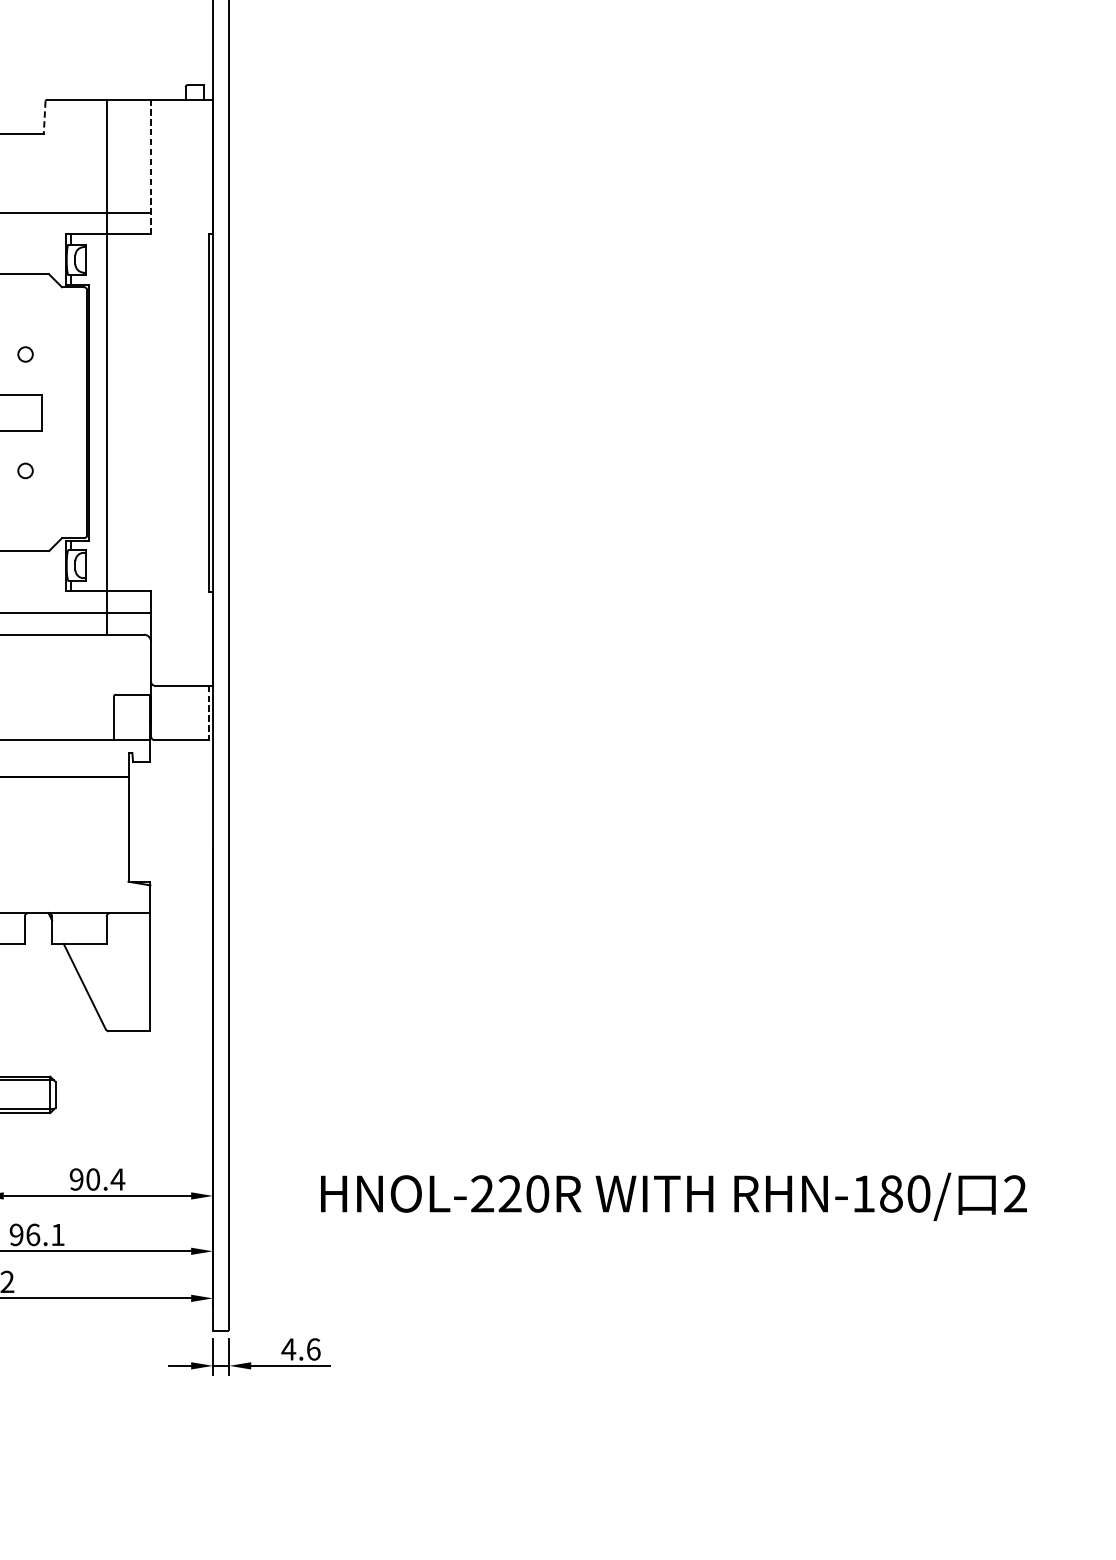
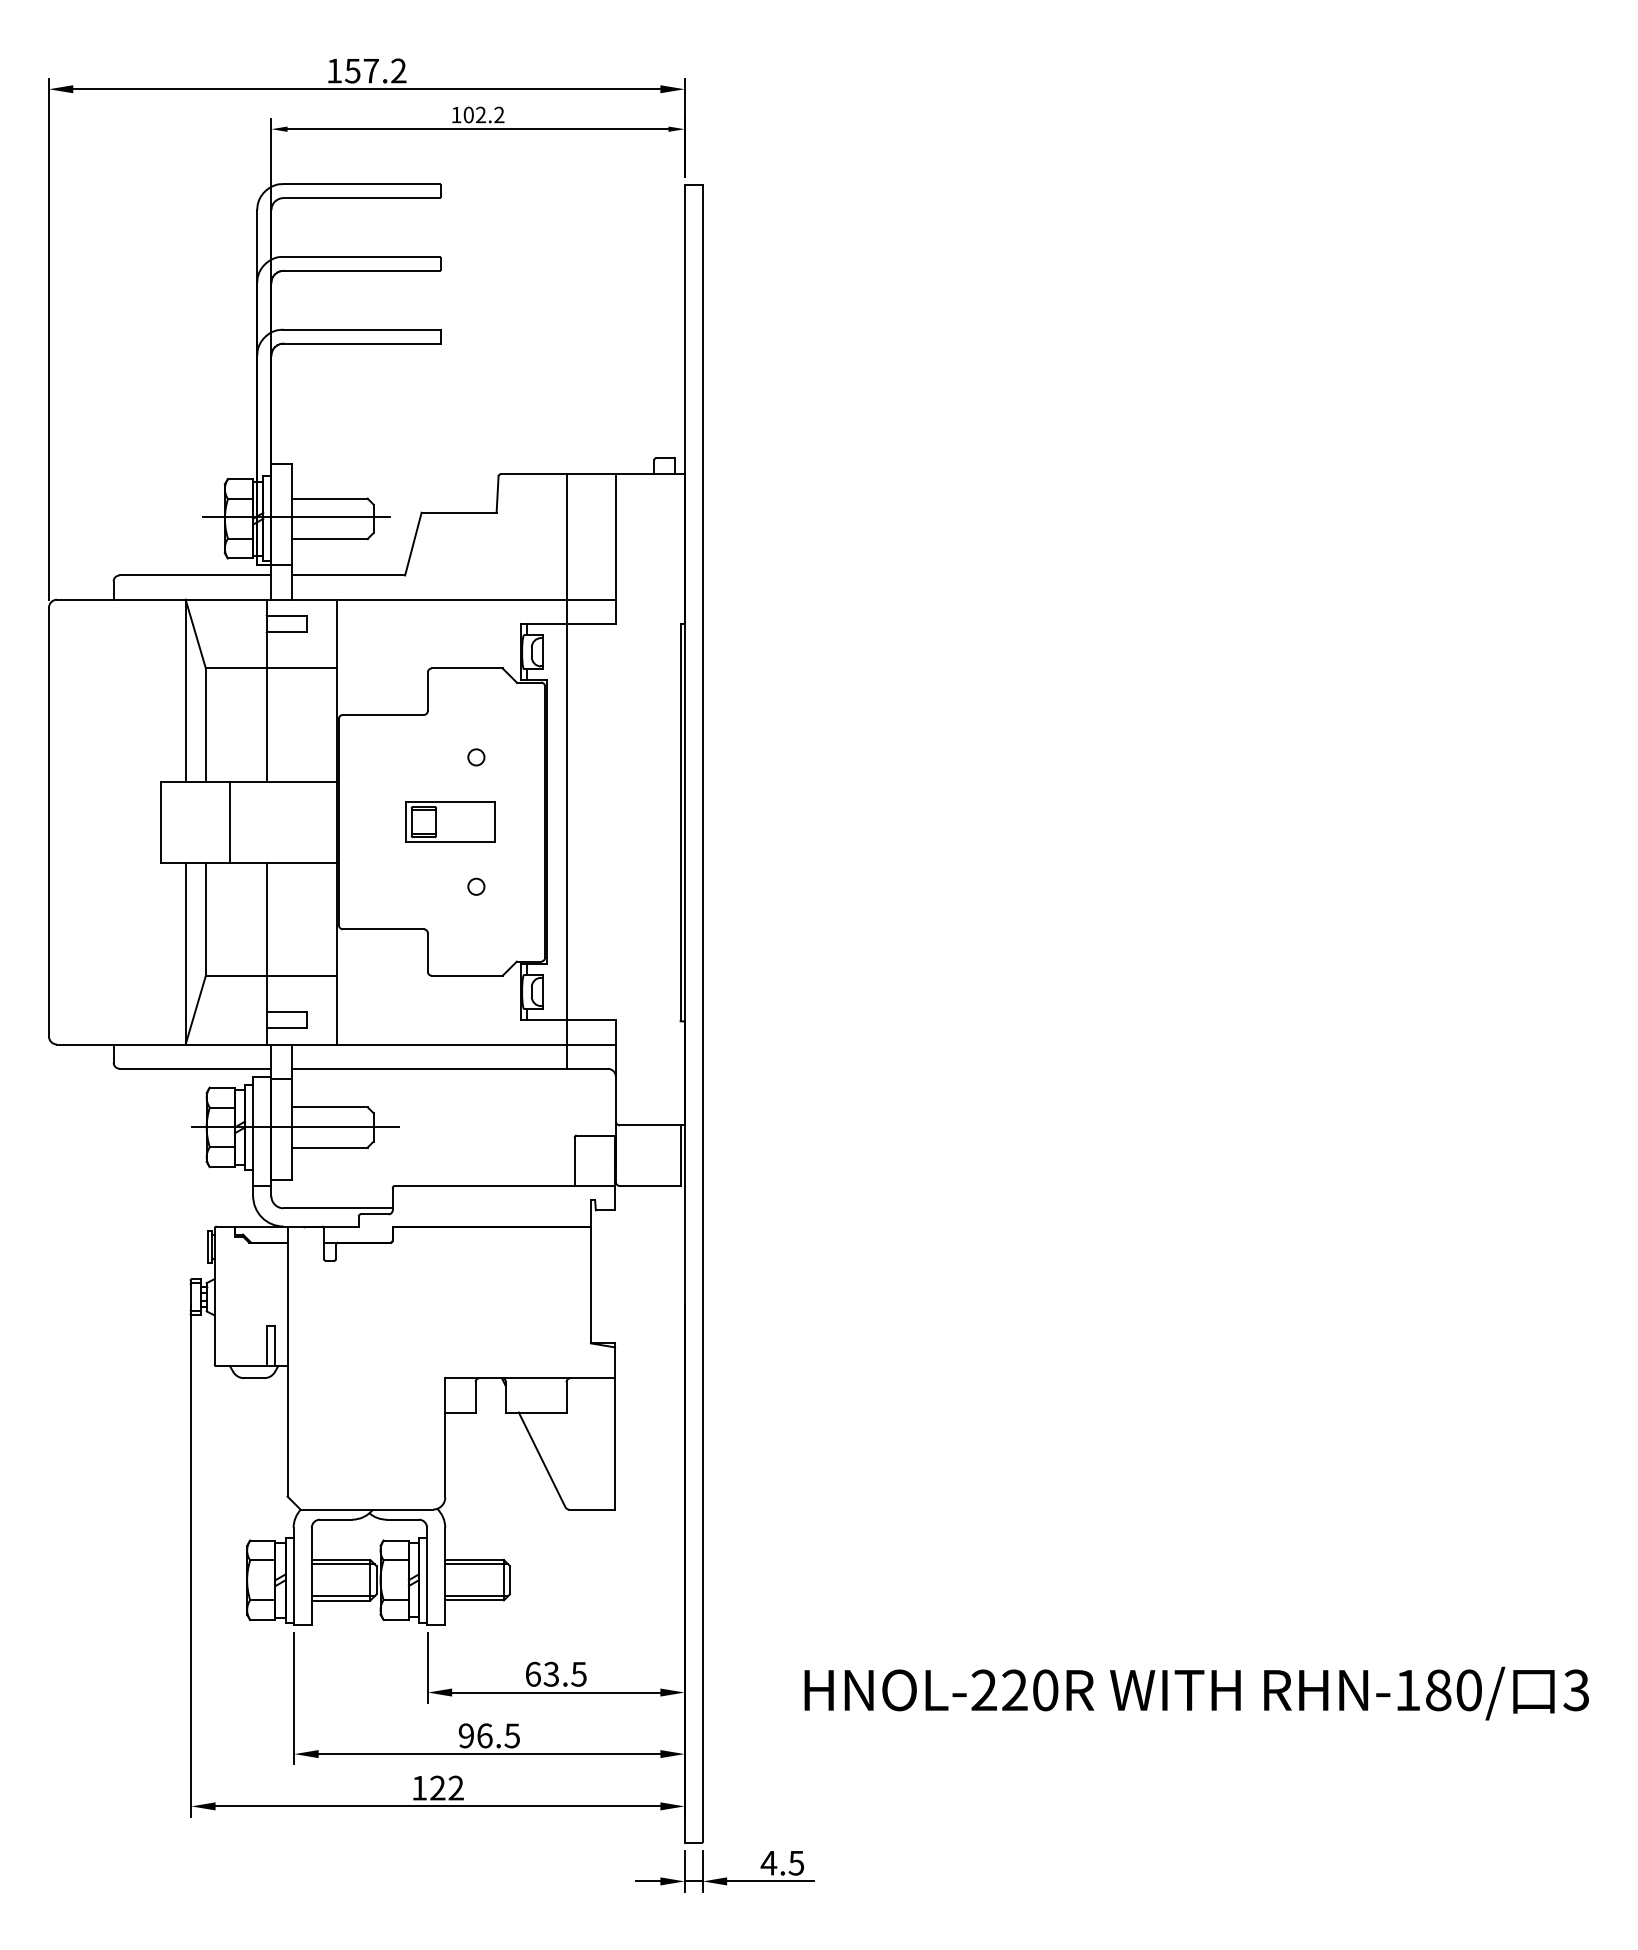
line: (44, 118) -> (497, 495), dashed -> solid
line: (150, 167) -> (615, 549), dashed -> solid
line: (209, 713) -> (680, 1156), dashed -> solid
text: (97, 1178) -> (556, 1673), 90.4 -> 63.5
text: (1015, 1194) -> (1576, 1690), 2 -> 3
text: (57, 1234) -> (511, 1735), 96.1 -> 96.5
text: (313, 1348) -> (796, 1862), 4.6 -> 4.5

